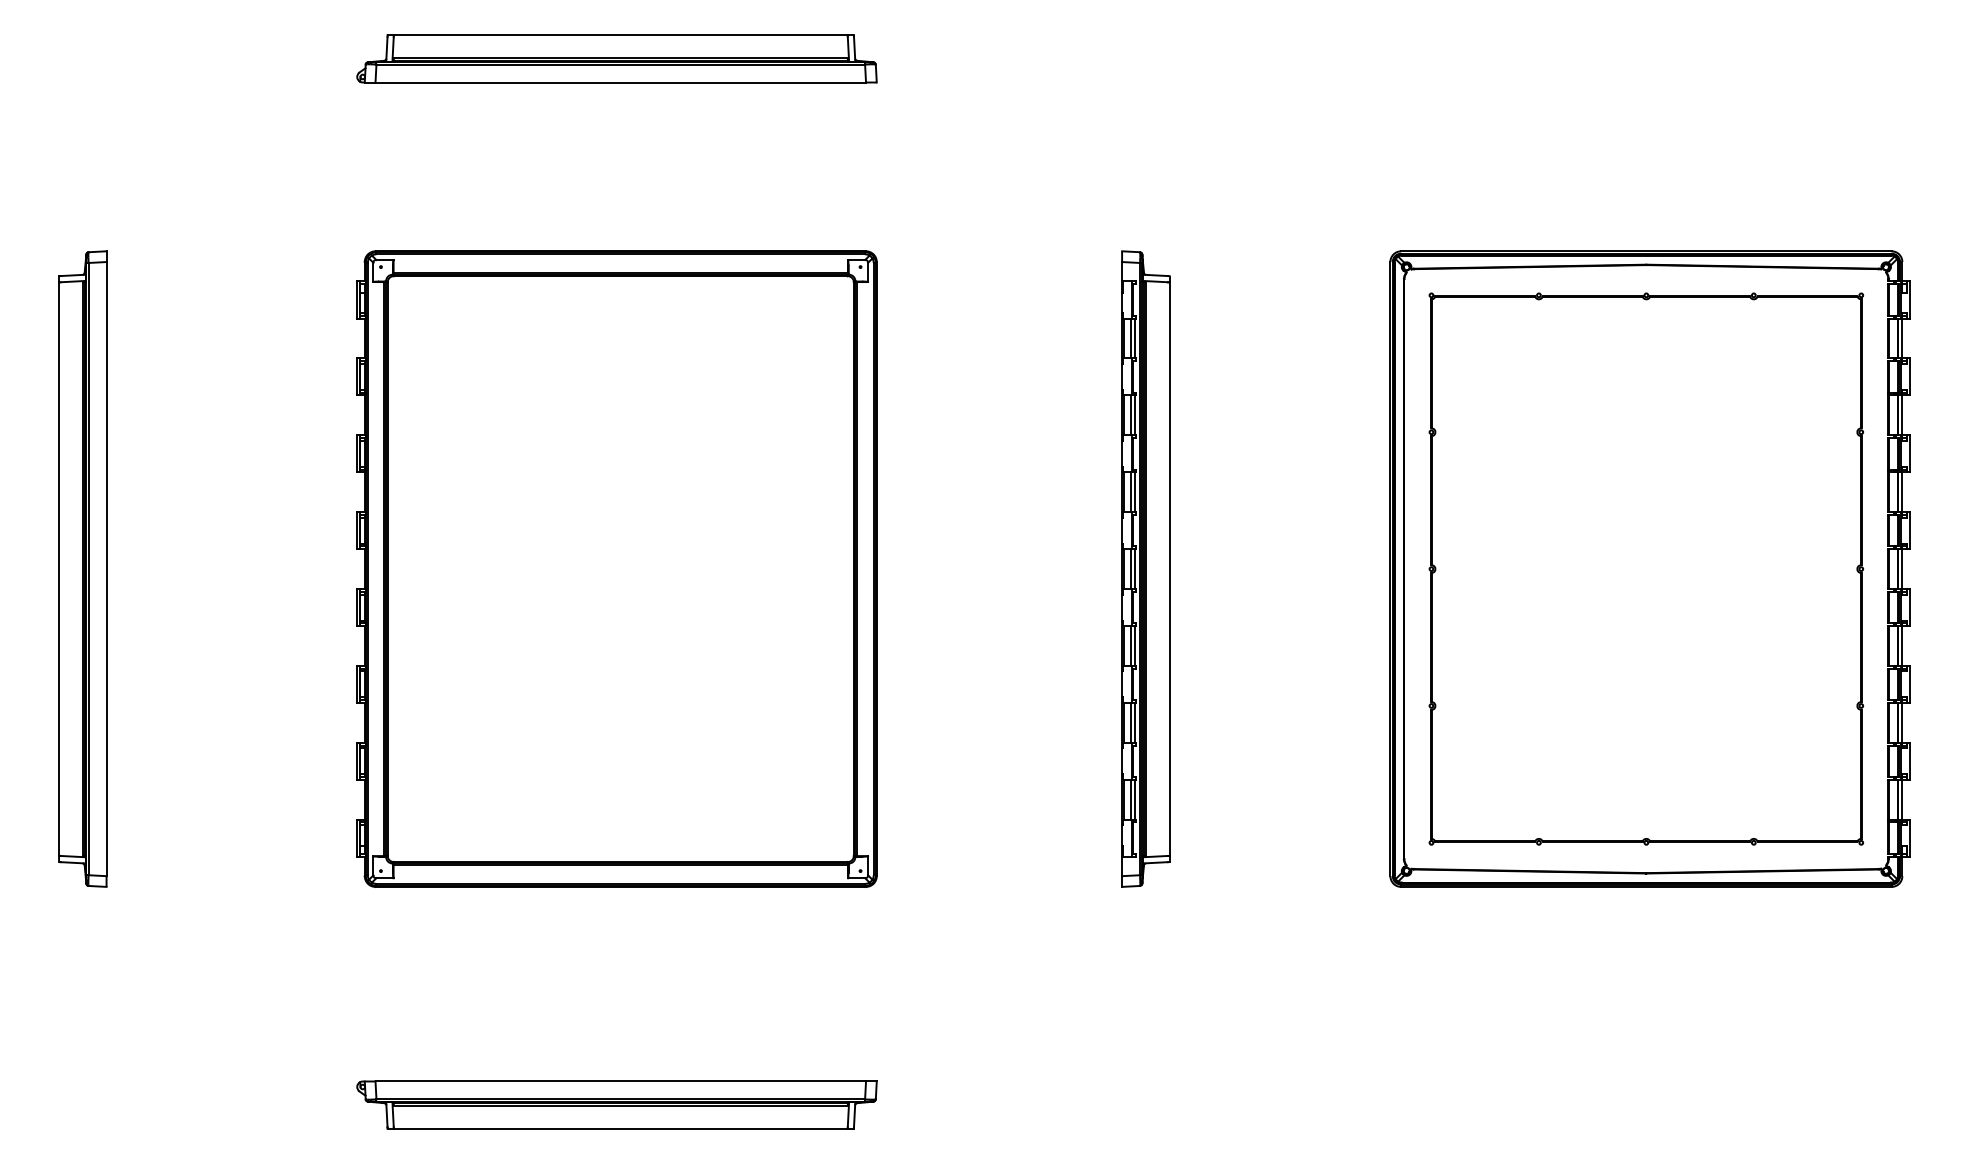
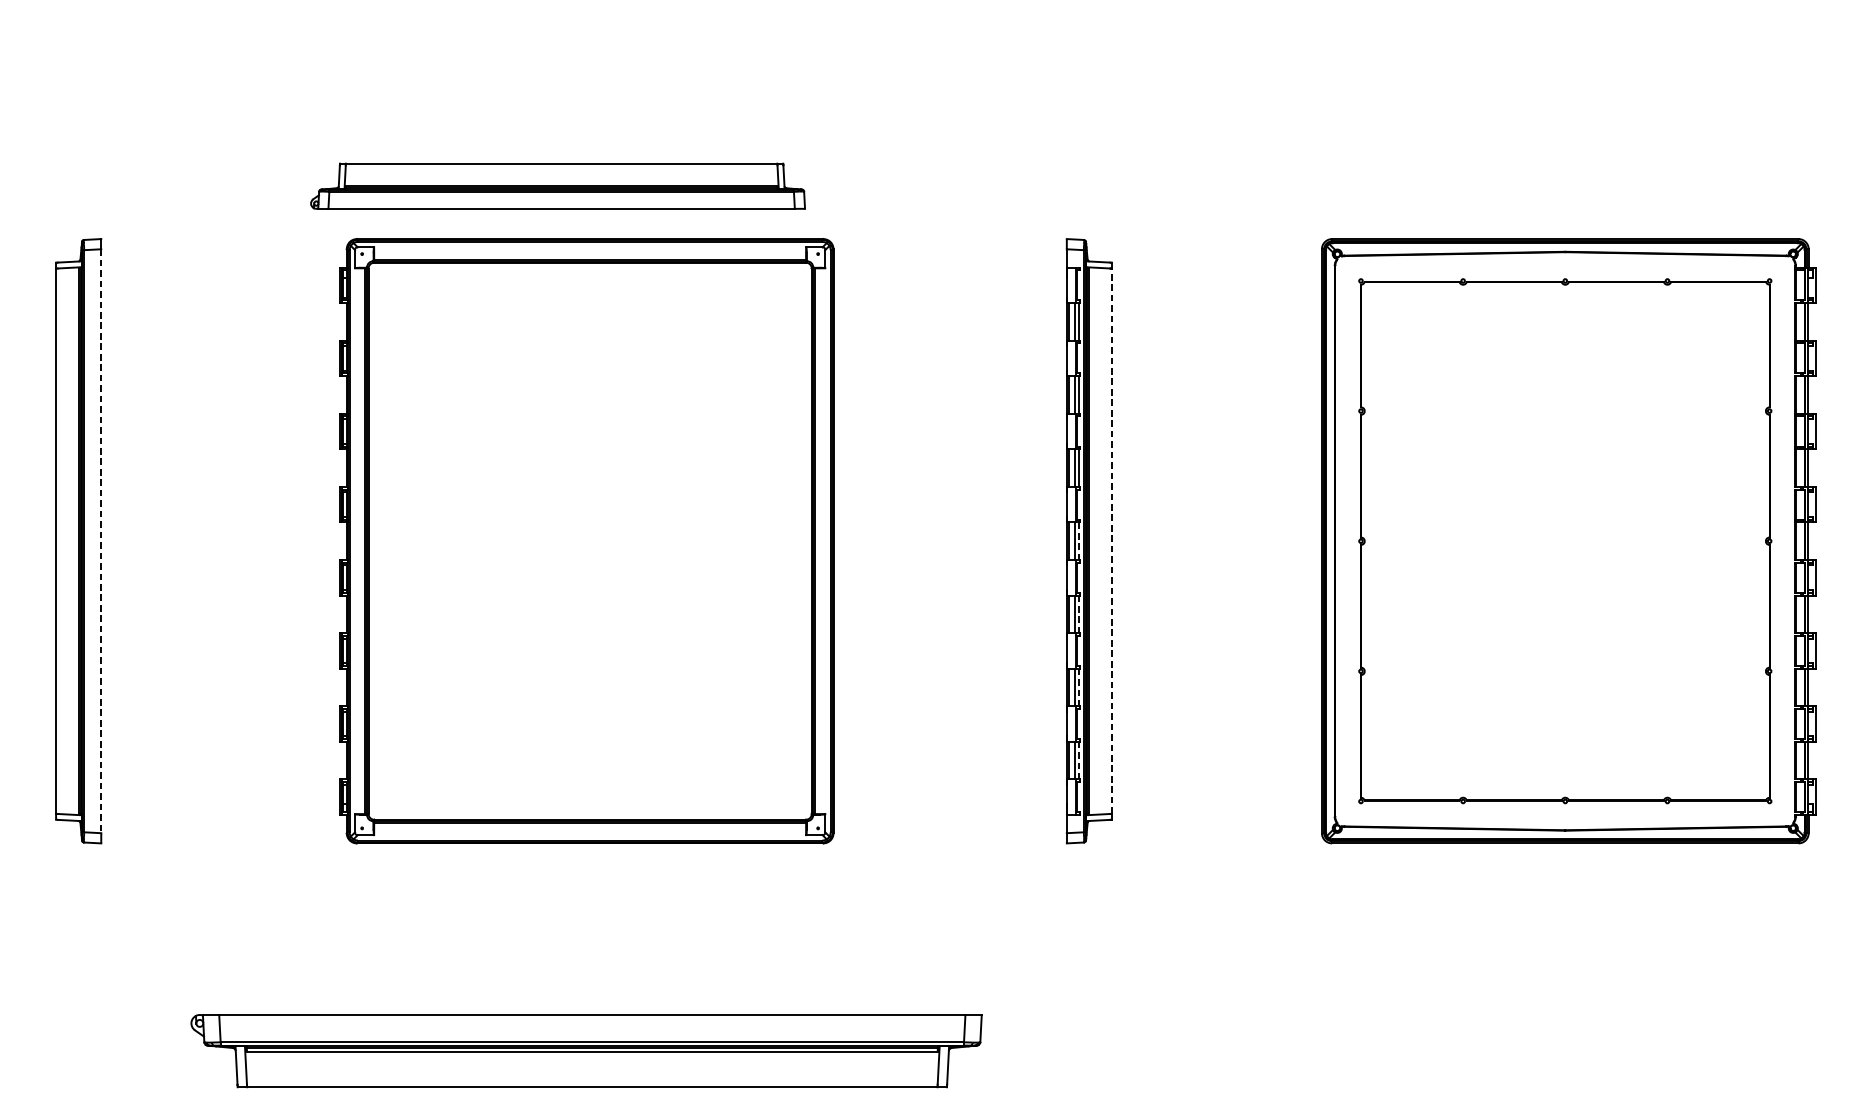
part: (616, 58) -> (557, 186), moved
line: (106, 569) -> (101, 541), solid -> dashed
line: (1135, 569) -> (1079, 541), solid -> dashed
line: (1169, 569) -> (1111, 541), solid -> dashed
line: (1135, 646) -> (1079, 614), solid -> dashed
line: (1135, 722) -> (1079, 687), solid -> dashed
line: (1135, 799) -> (1079, 760), solid -> dashed
part: (616, 1104) -> (586, 1050), size x1.6

